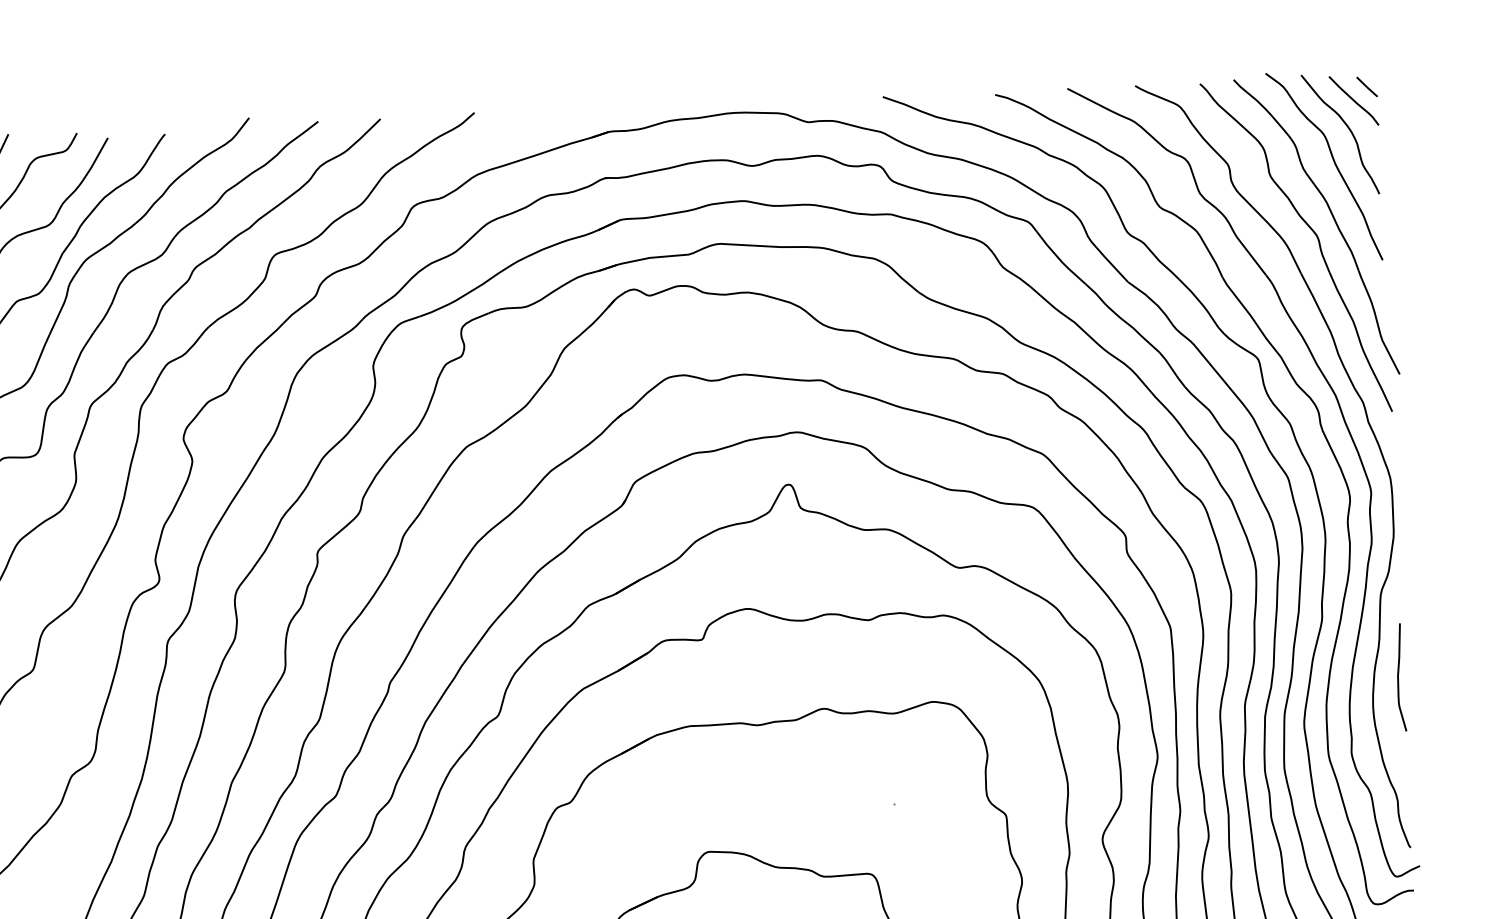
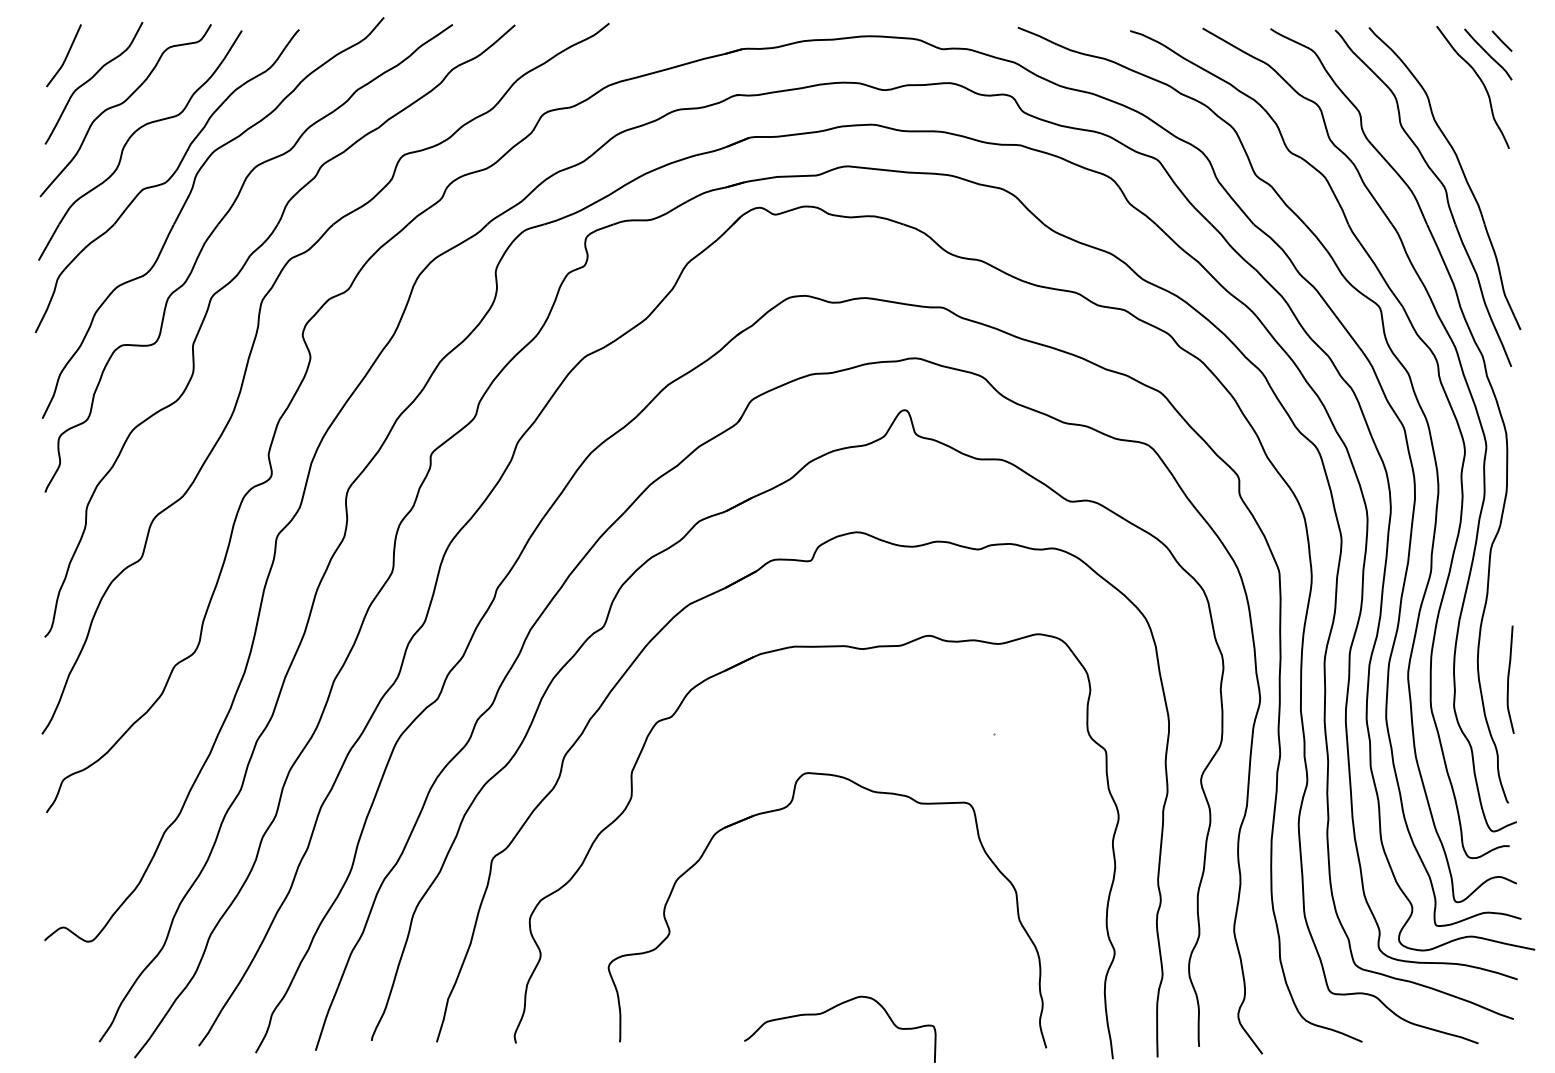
curve: (1333, 161) -> (1464, 114), removed
curve: (1399, 676) -> (1509, 678), moved

